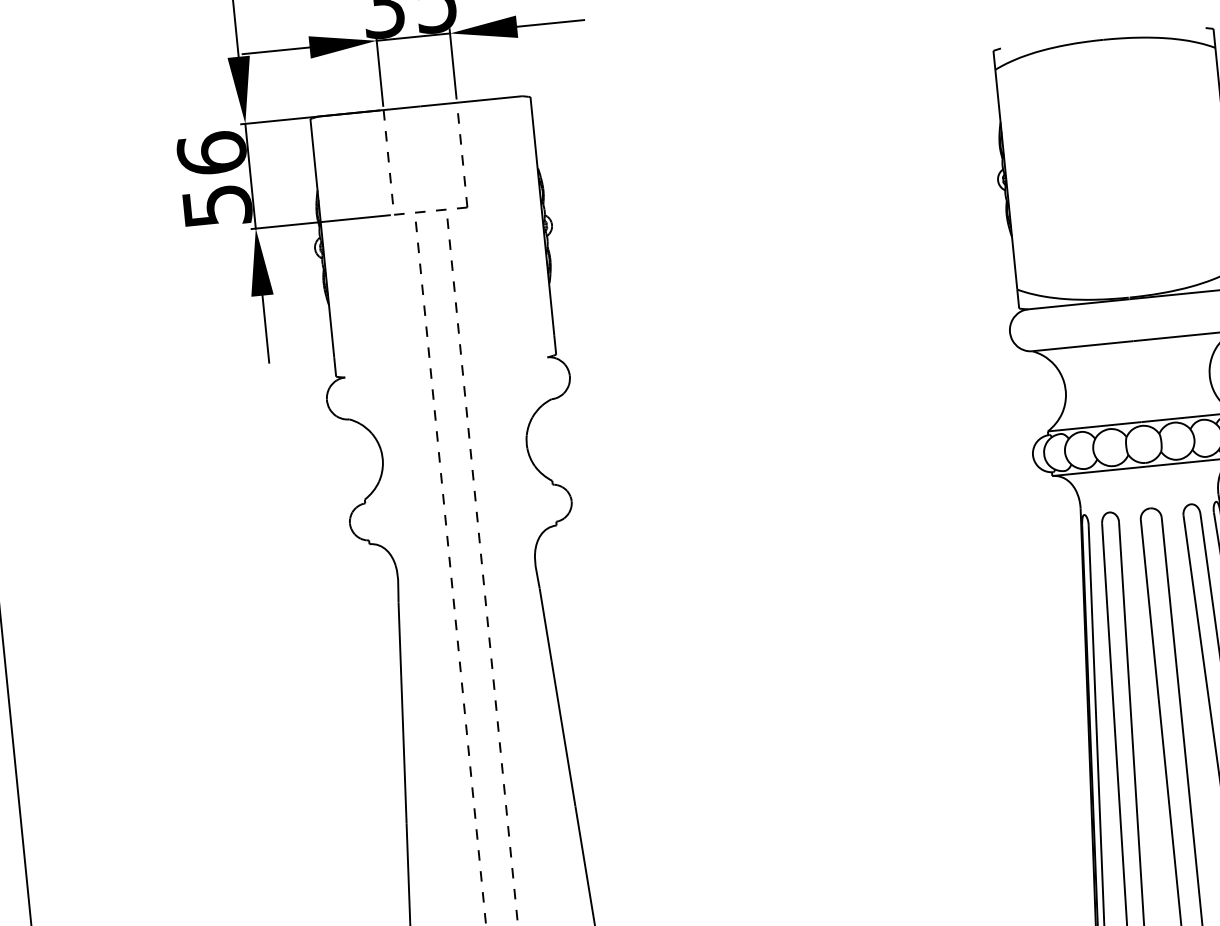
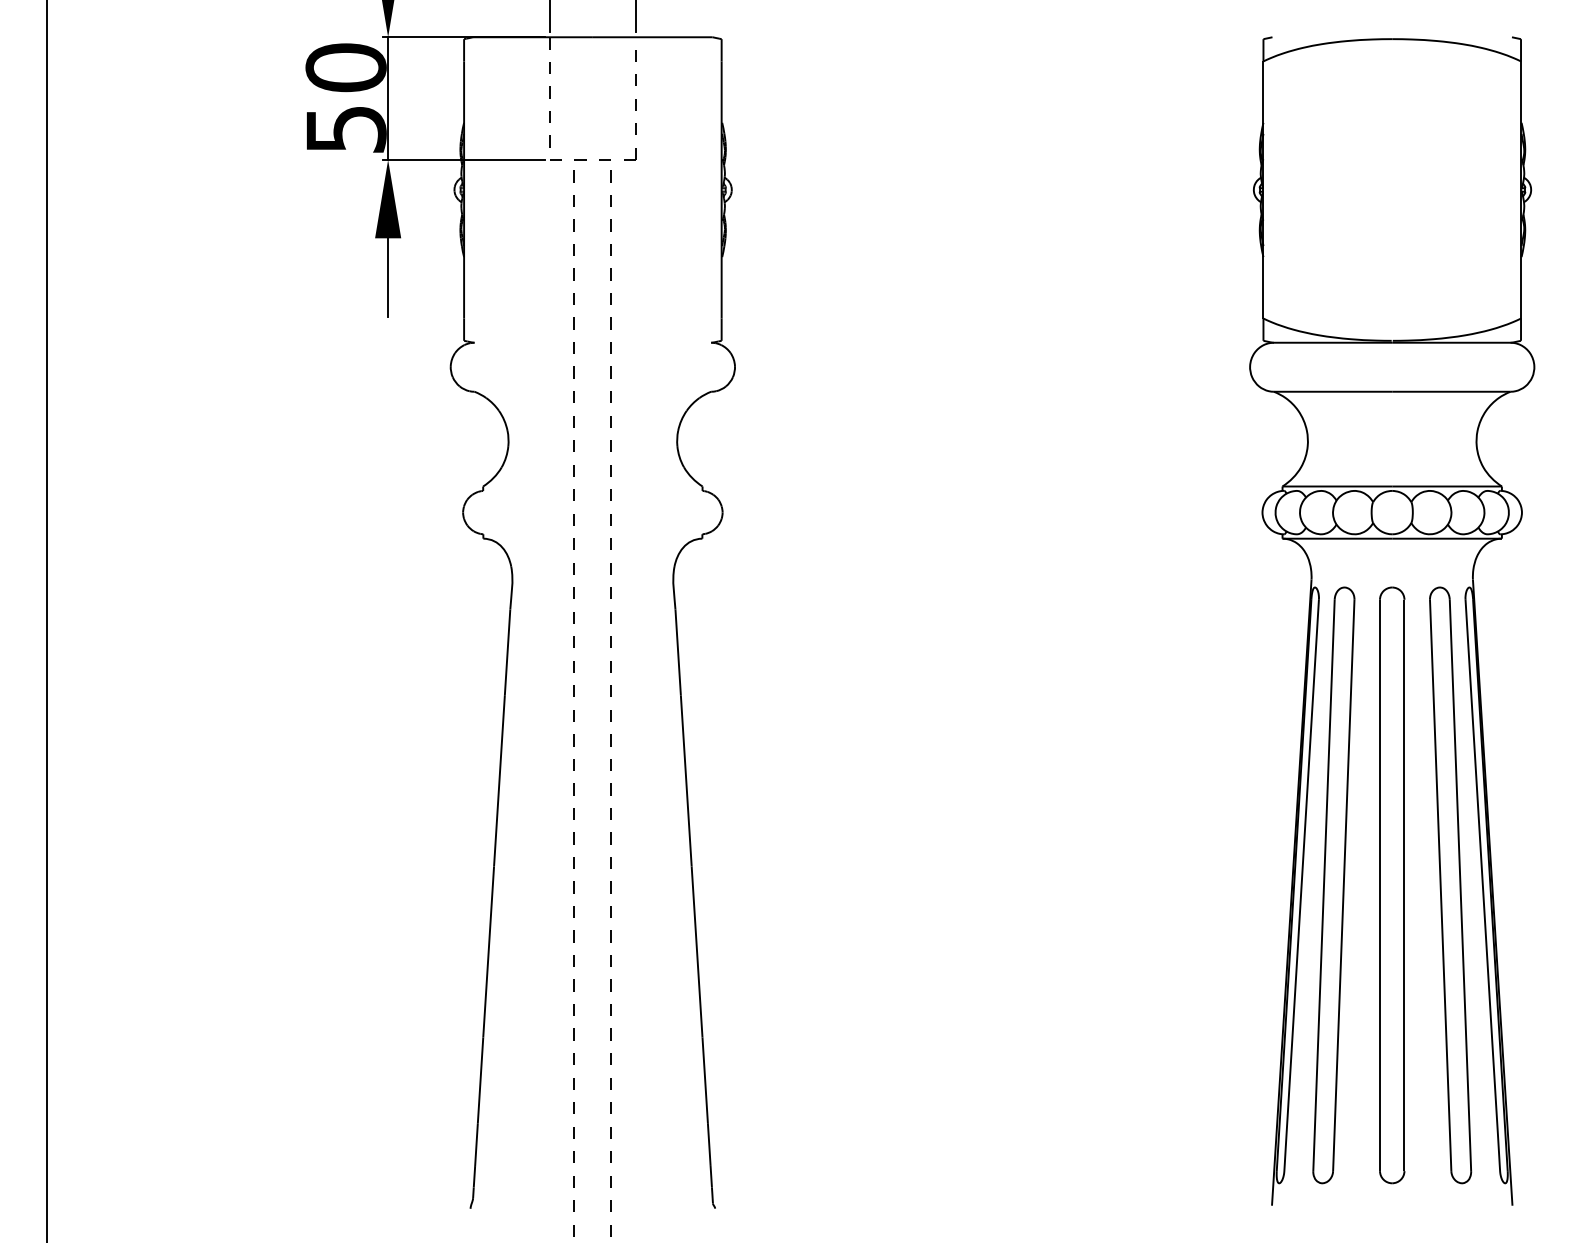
text: (211, 153) -> (345, 67), 56 -> 50

